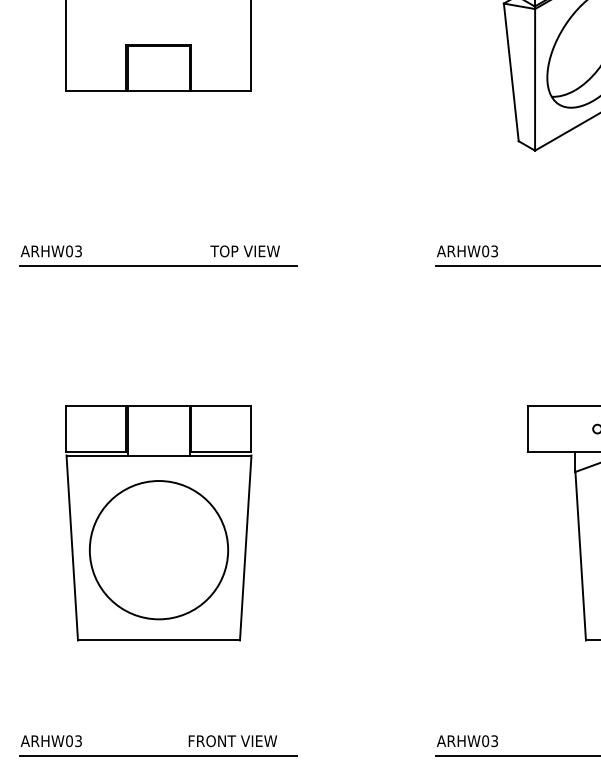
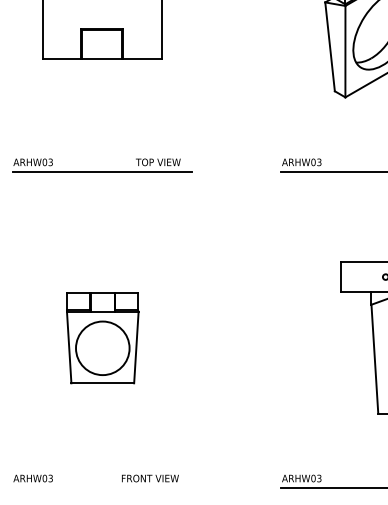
part: (158, 522) -> (102, 337), size x0.6
line: (157, 756) -> (101, 488), removed

